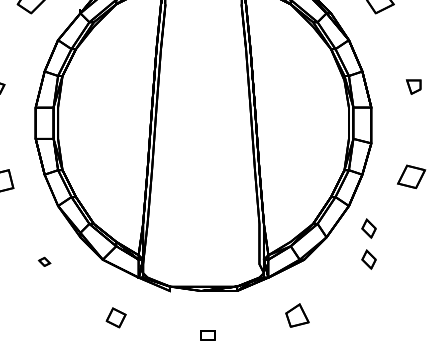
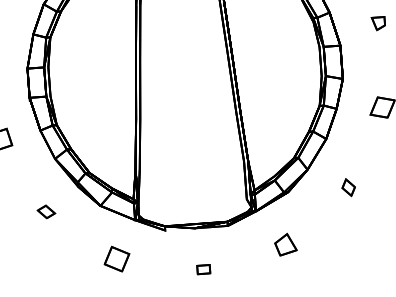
part: (368, 228) -> (346, 158), removed
part: (44, 261) -> (46, 211), size x1.67
part: (115, 317) -> (116, 258), size x1.43

